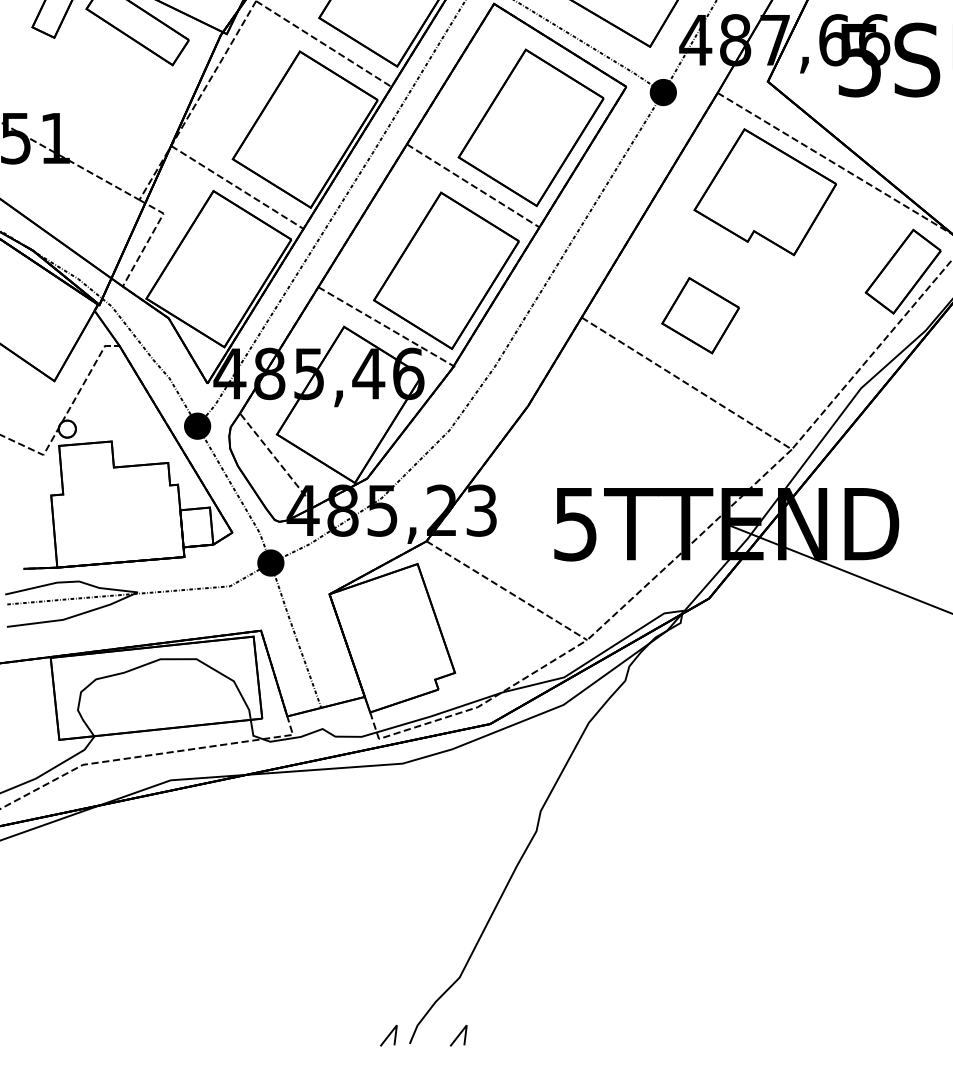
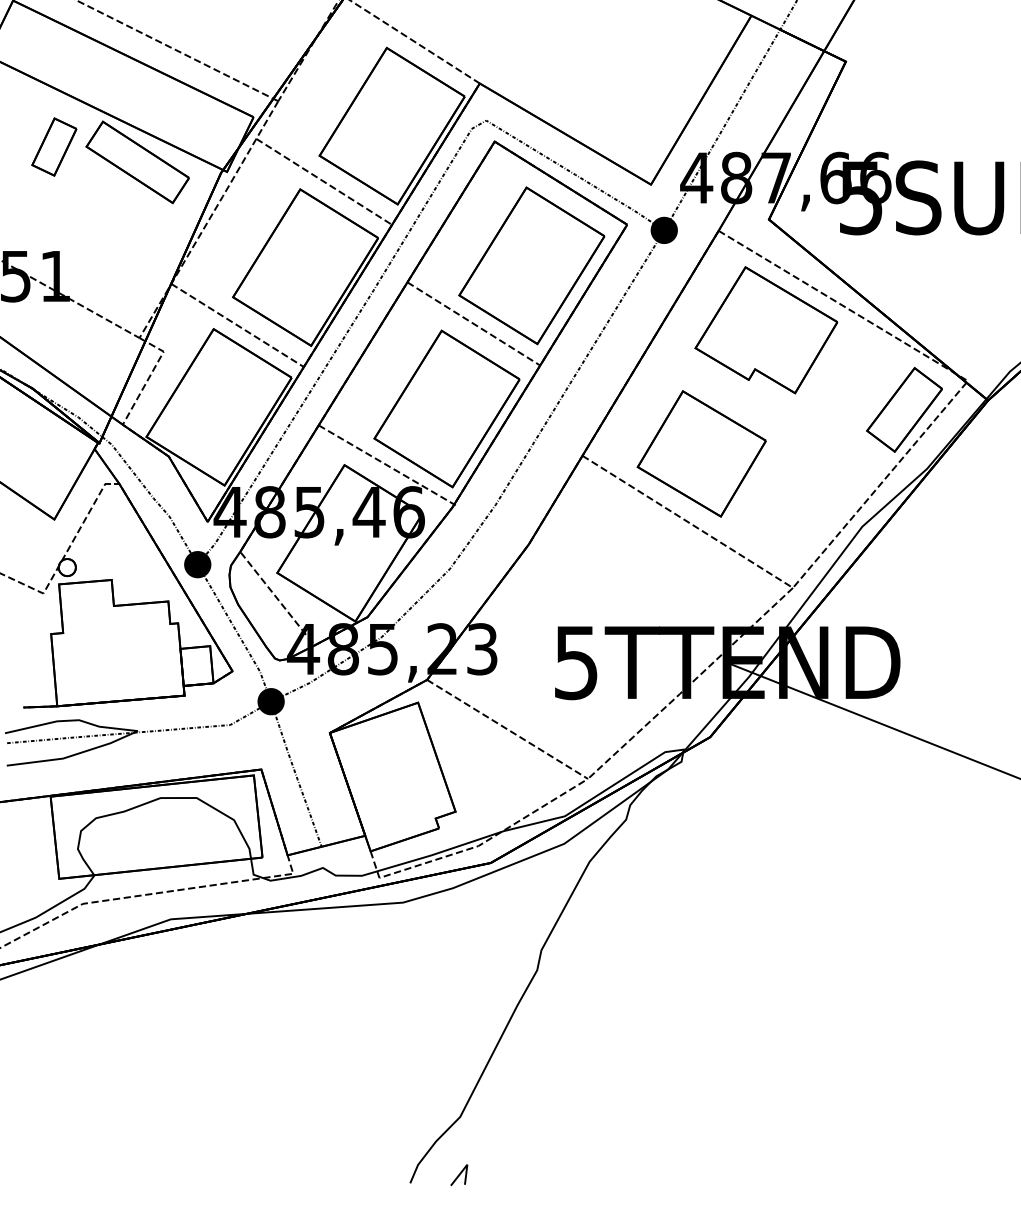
part: (700, 315) -> (701, 453), size x1.67
line: (389, 1035) -> (389, 1174), removed

